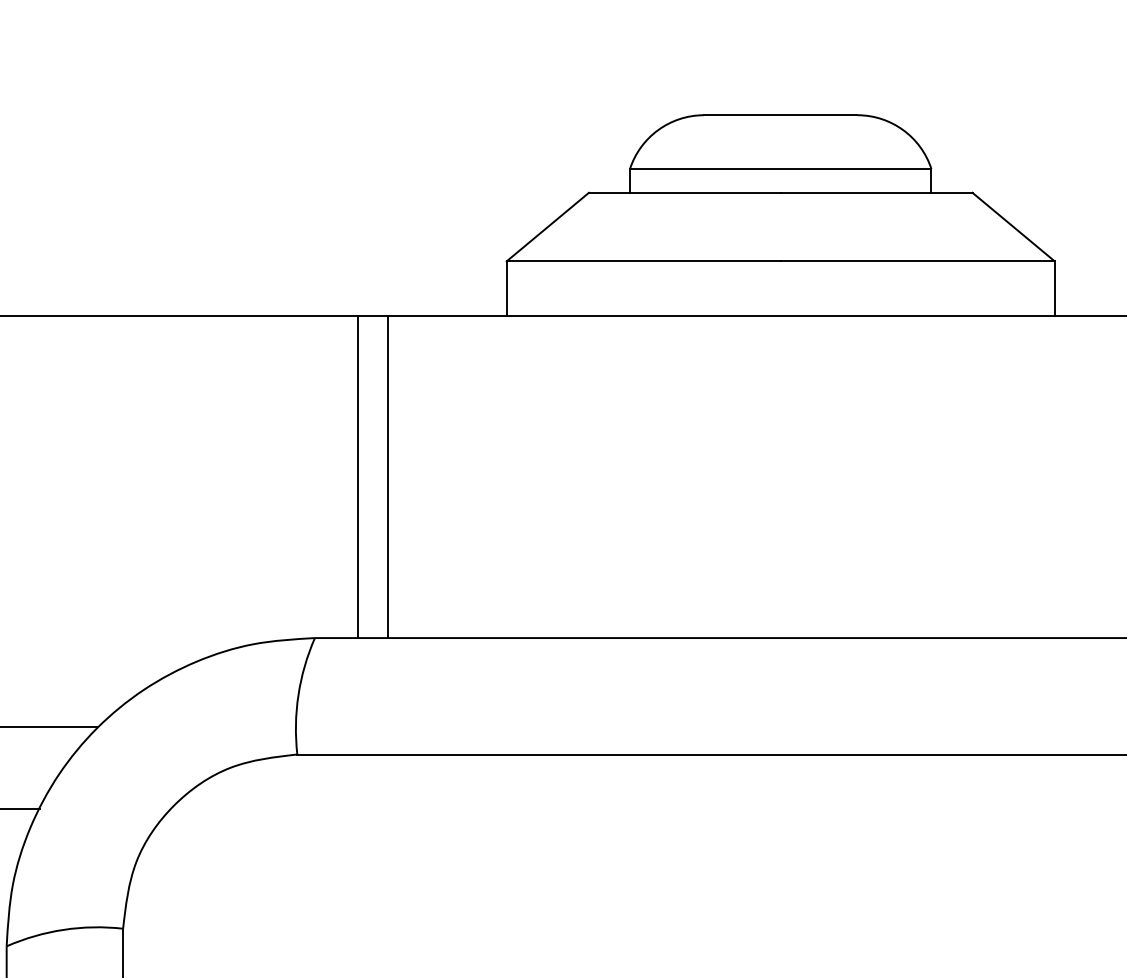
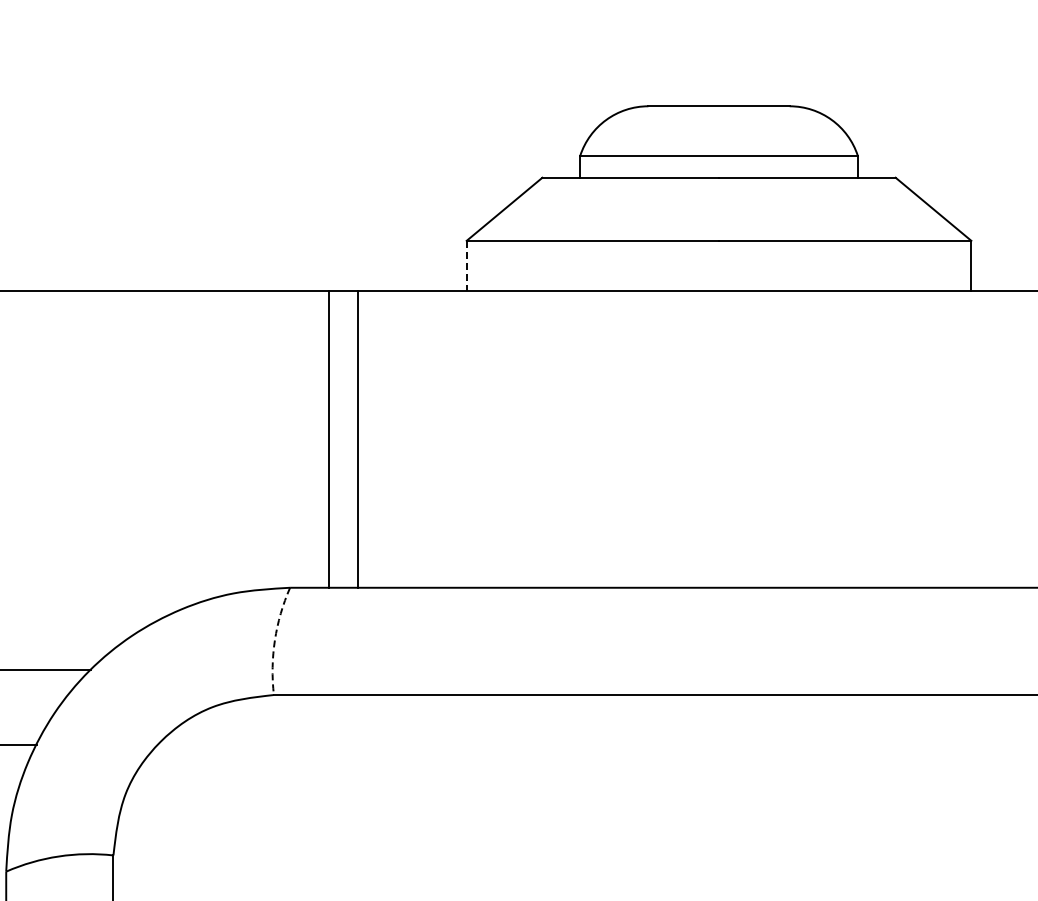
line: (506, 289) -> (466, 266), solid -> dashed
arc: (297, 695) -> (274, 640), solid -> dashed

